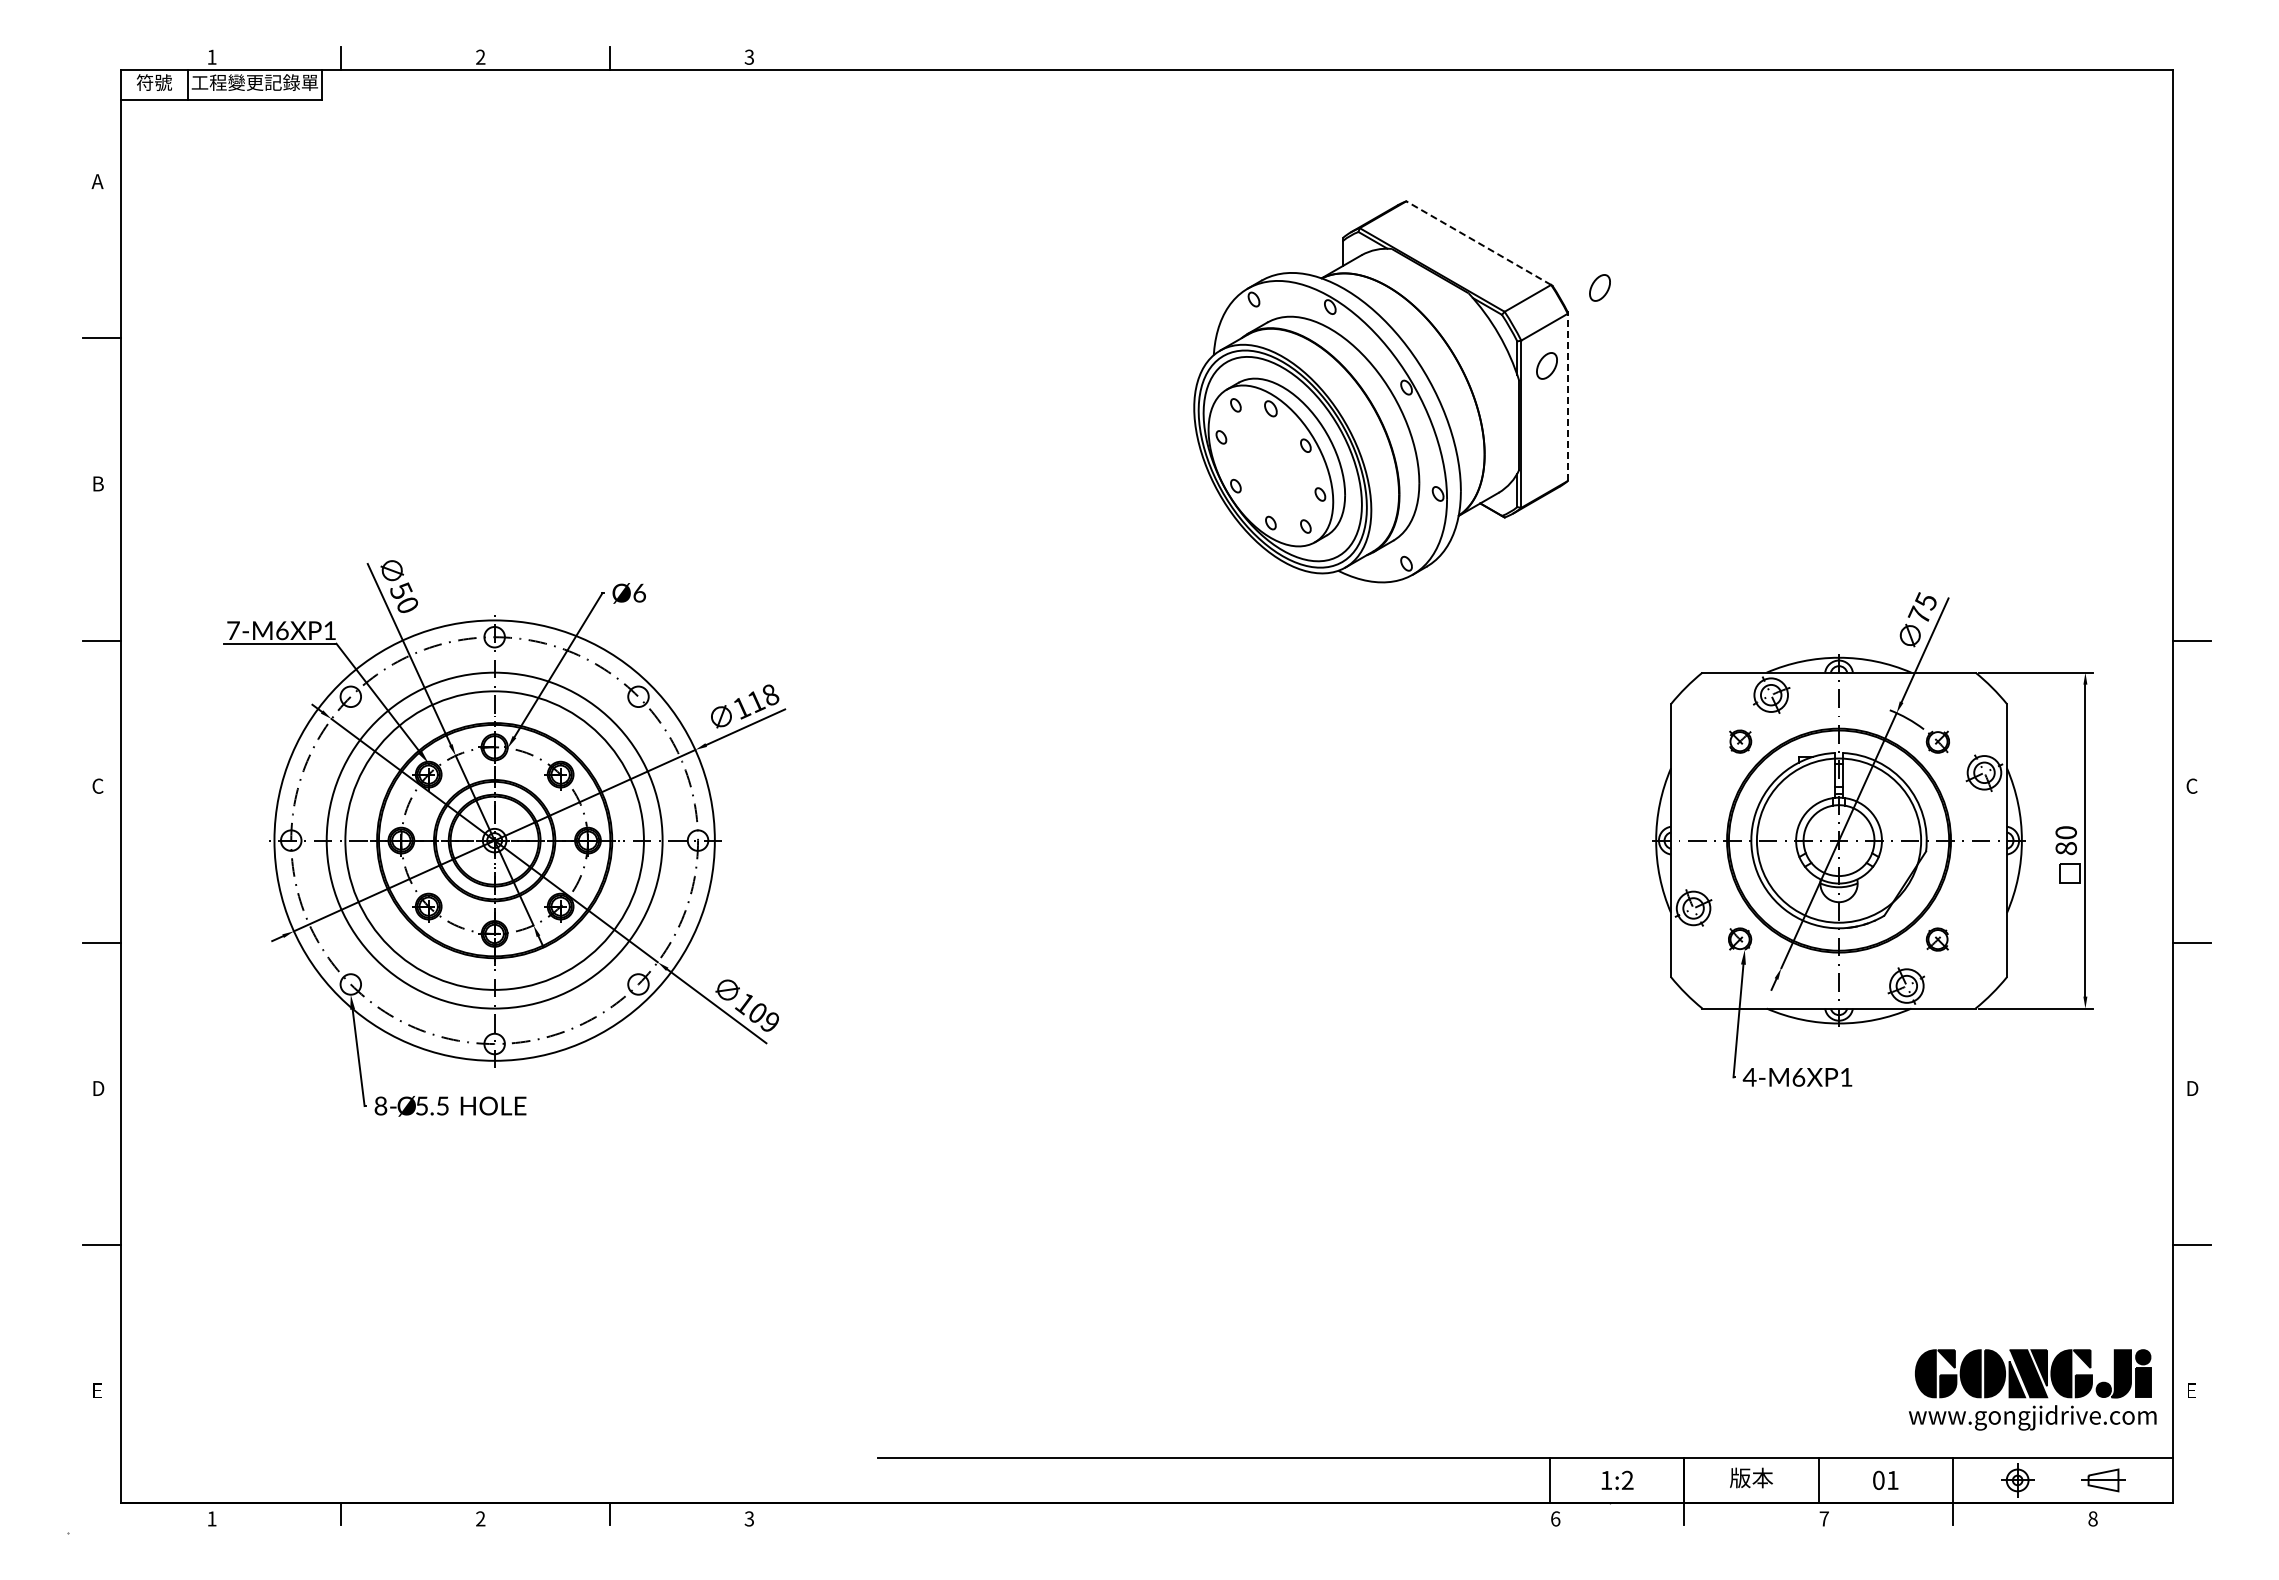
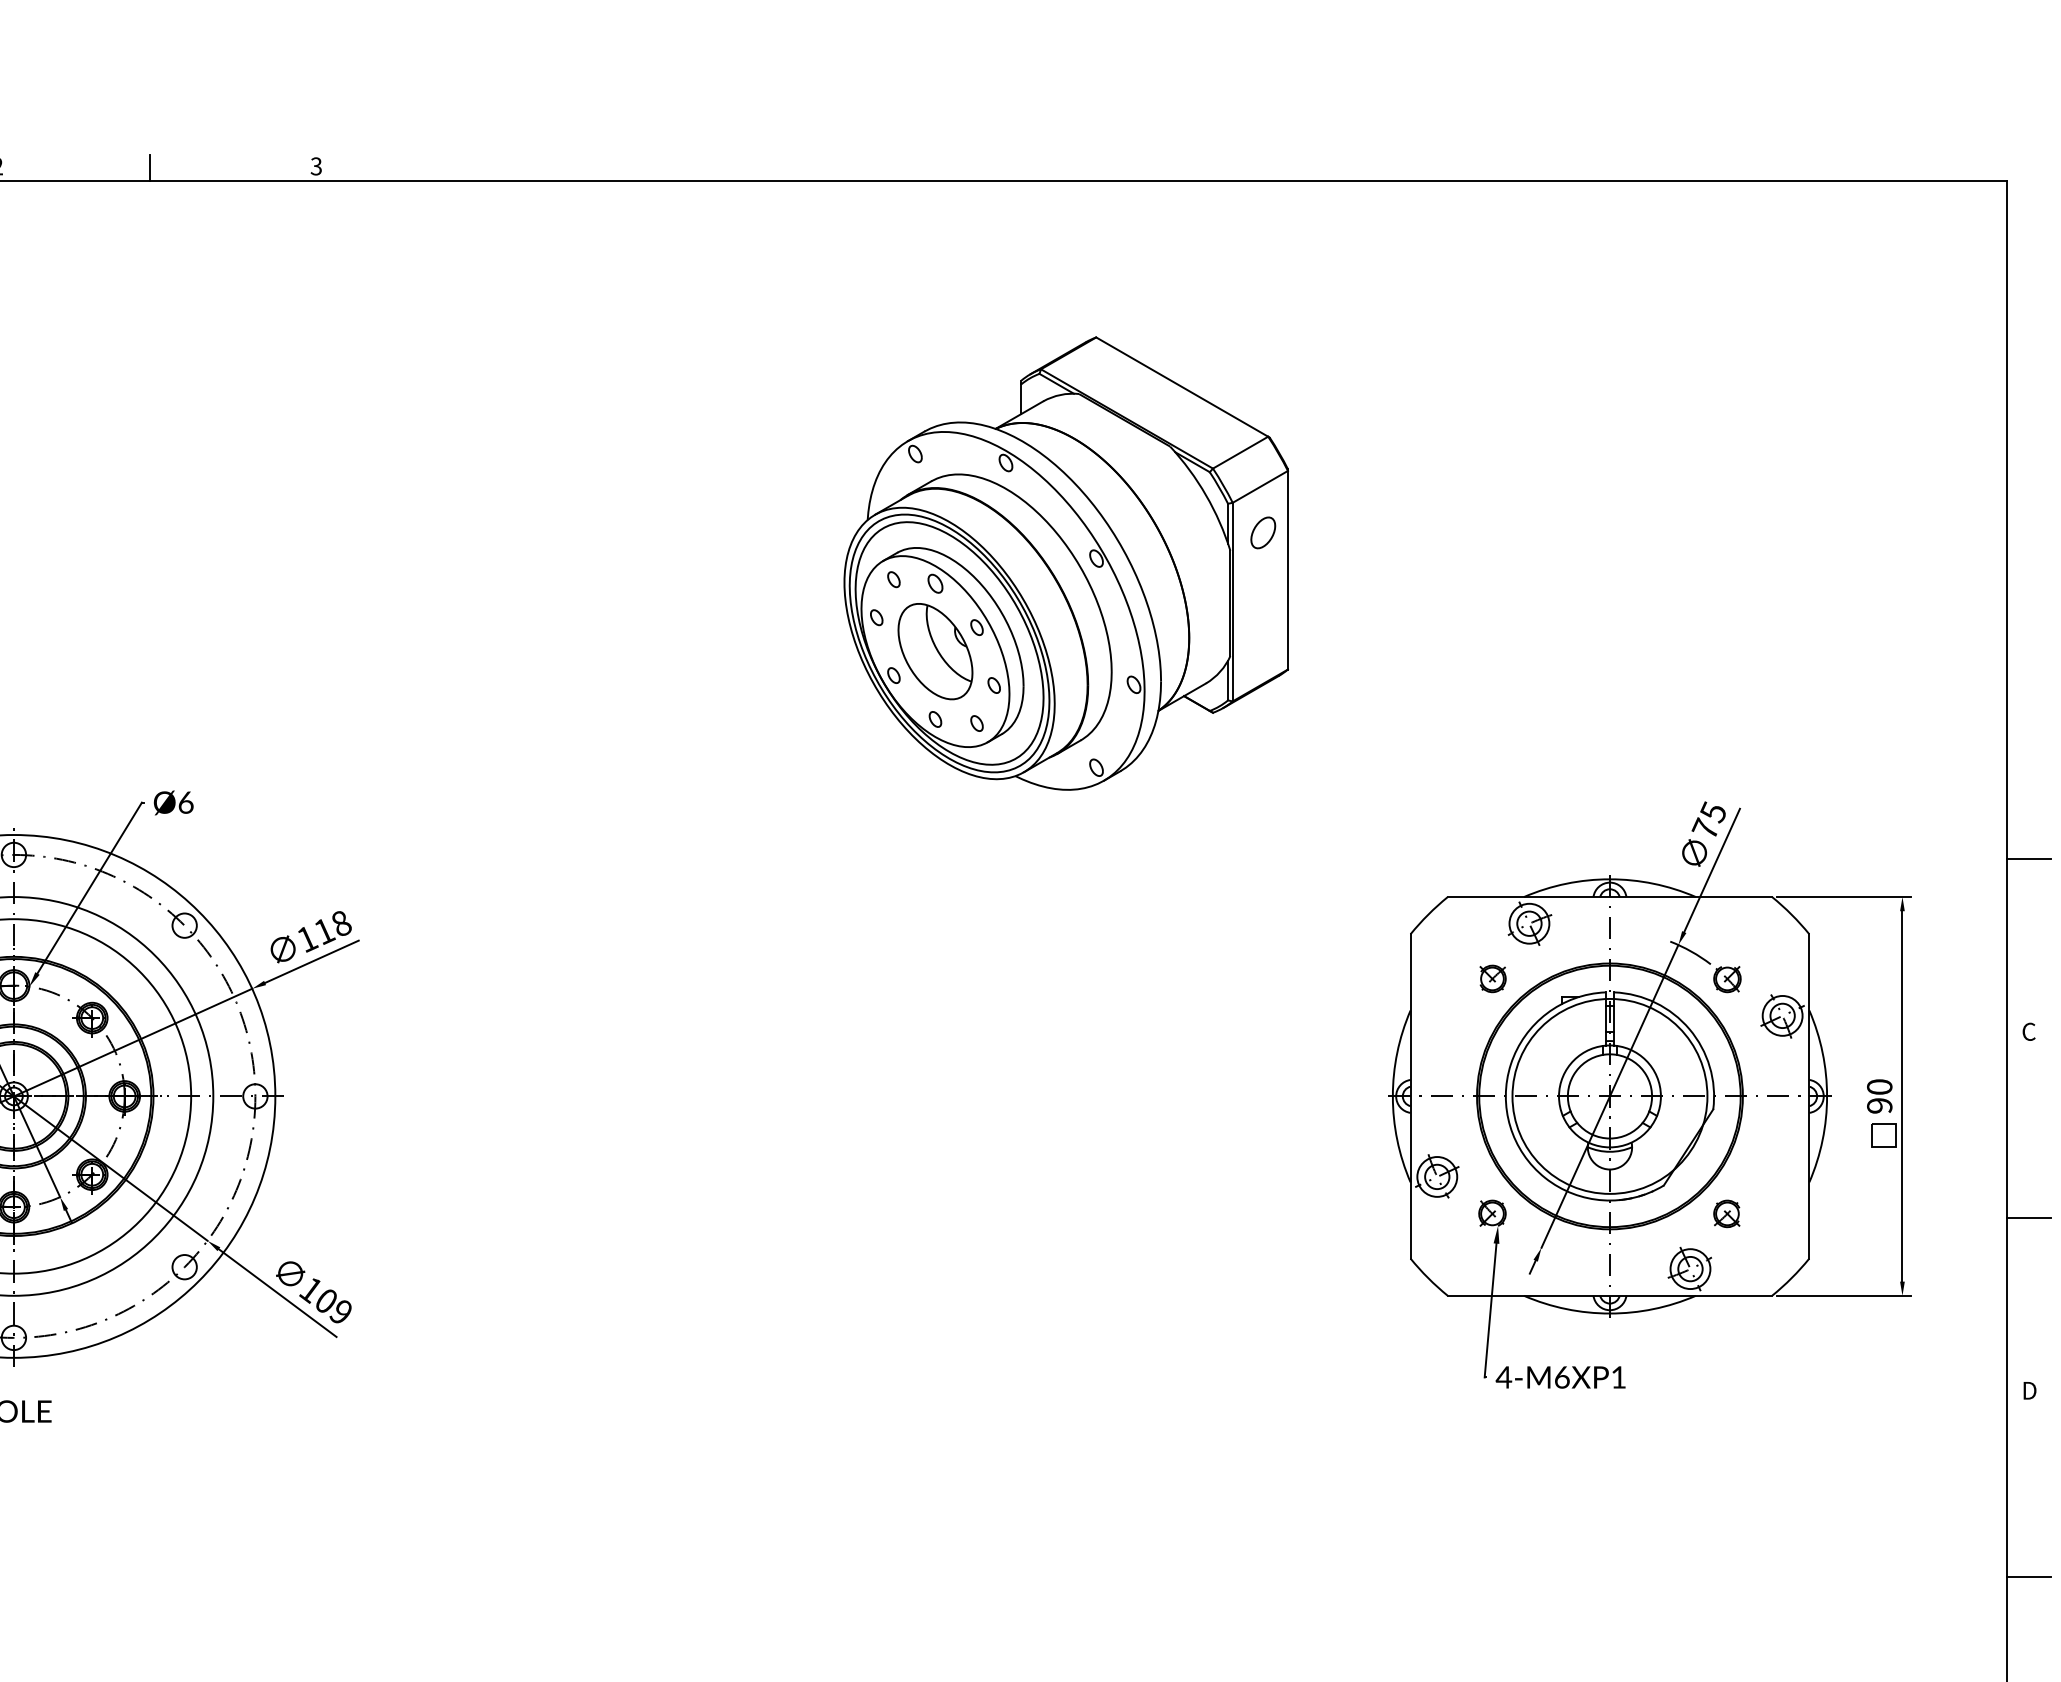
line: (1478, 243) -> (1181, 387), dashed -> solid
part: (1599, 287) -> (1325, 439), removed
line: (1567, 397) -> (1287, 570), dashed -> solid
part: (1270, 465) -> (935, 651), added
text: (2065, 848) -> (1878, 1105), 80 -> 90

